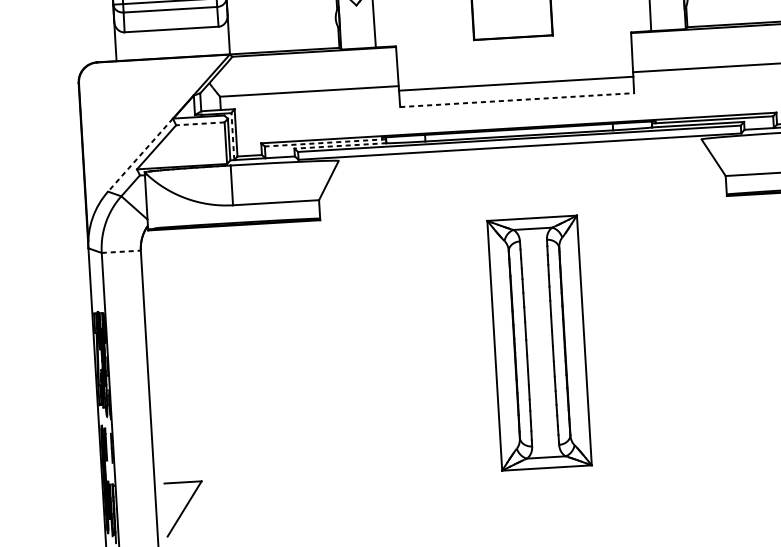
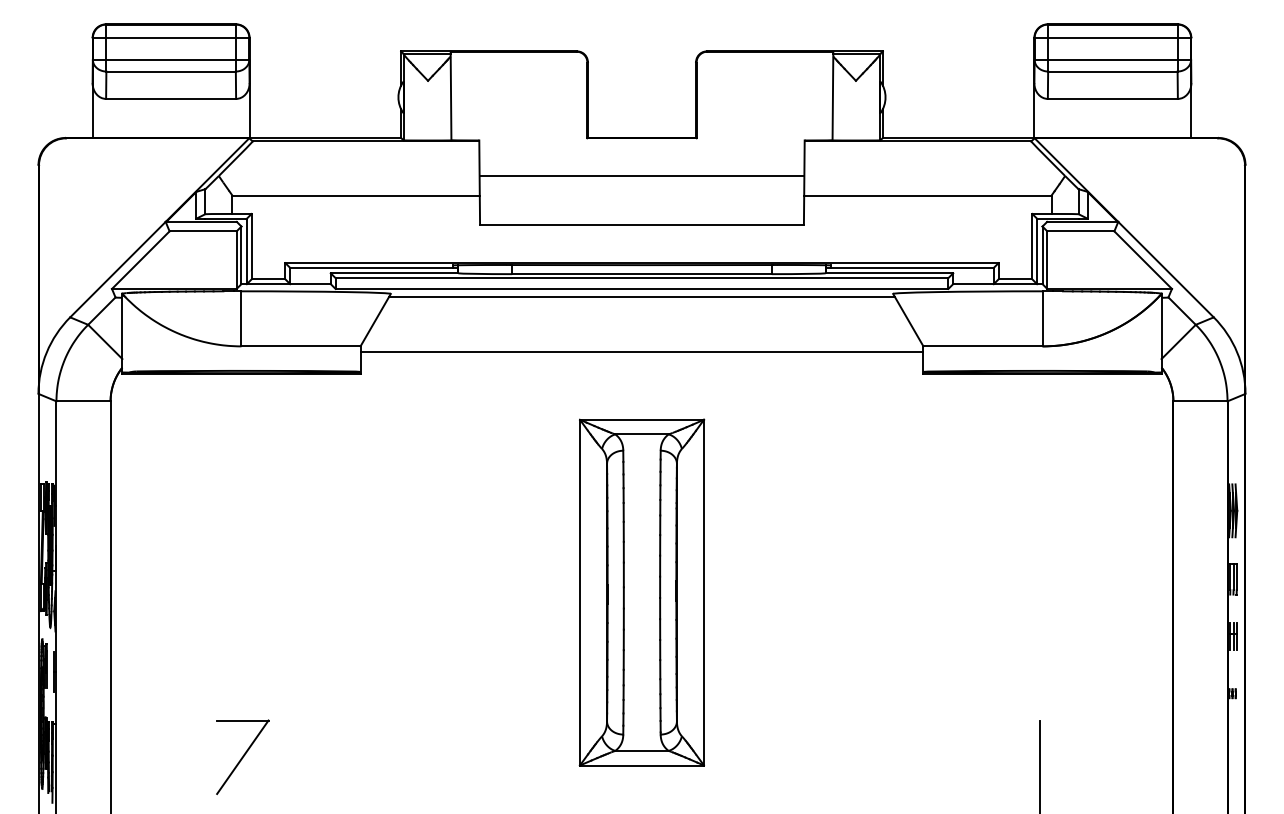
line: (515, 83) -> (641, 175), moved
line: (517, 100) -> (642, 224), dashed -> solid
line: (200, 123) -> (203, 231), dashed -> solid
line: (232, 136) -> (246, 251), dashed -> solid
line: (325, 142) -> (374, 267), dashed -> solid
line: (340, 146) -> (394, 273), dashed -> solid
line: (519, 152) -> (641, 297), added
line: (140, 155) -> (117, 269), dashed -> solid
line: (522, 191) -> (641, 351), added
line: (122, 251) -> (84, 401), dashed -> solid
part: (539, 343) -> (641, 592), moved
part: (184, 508) -> (242, 756), moved

